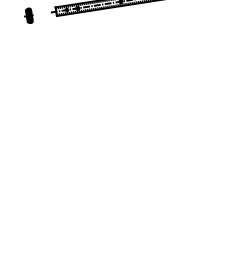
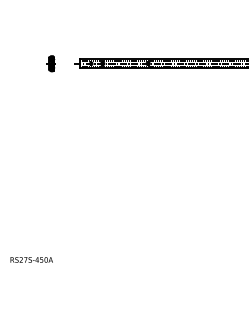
part: (38, 204) -> (31, 259), added

